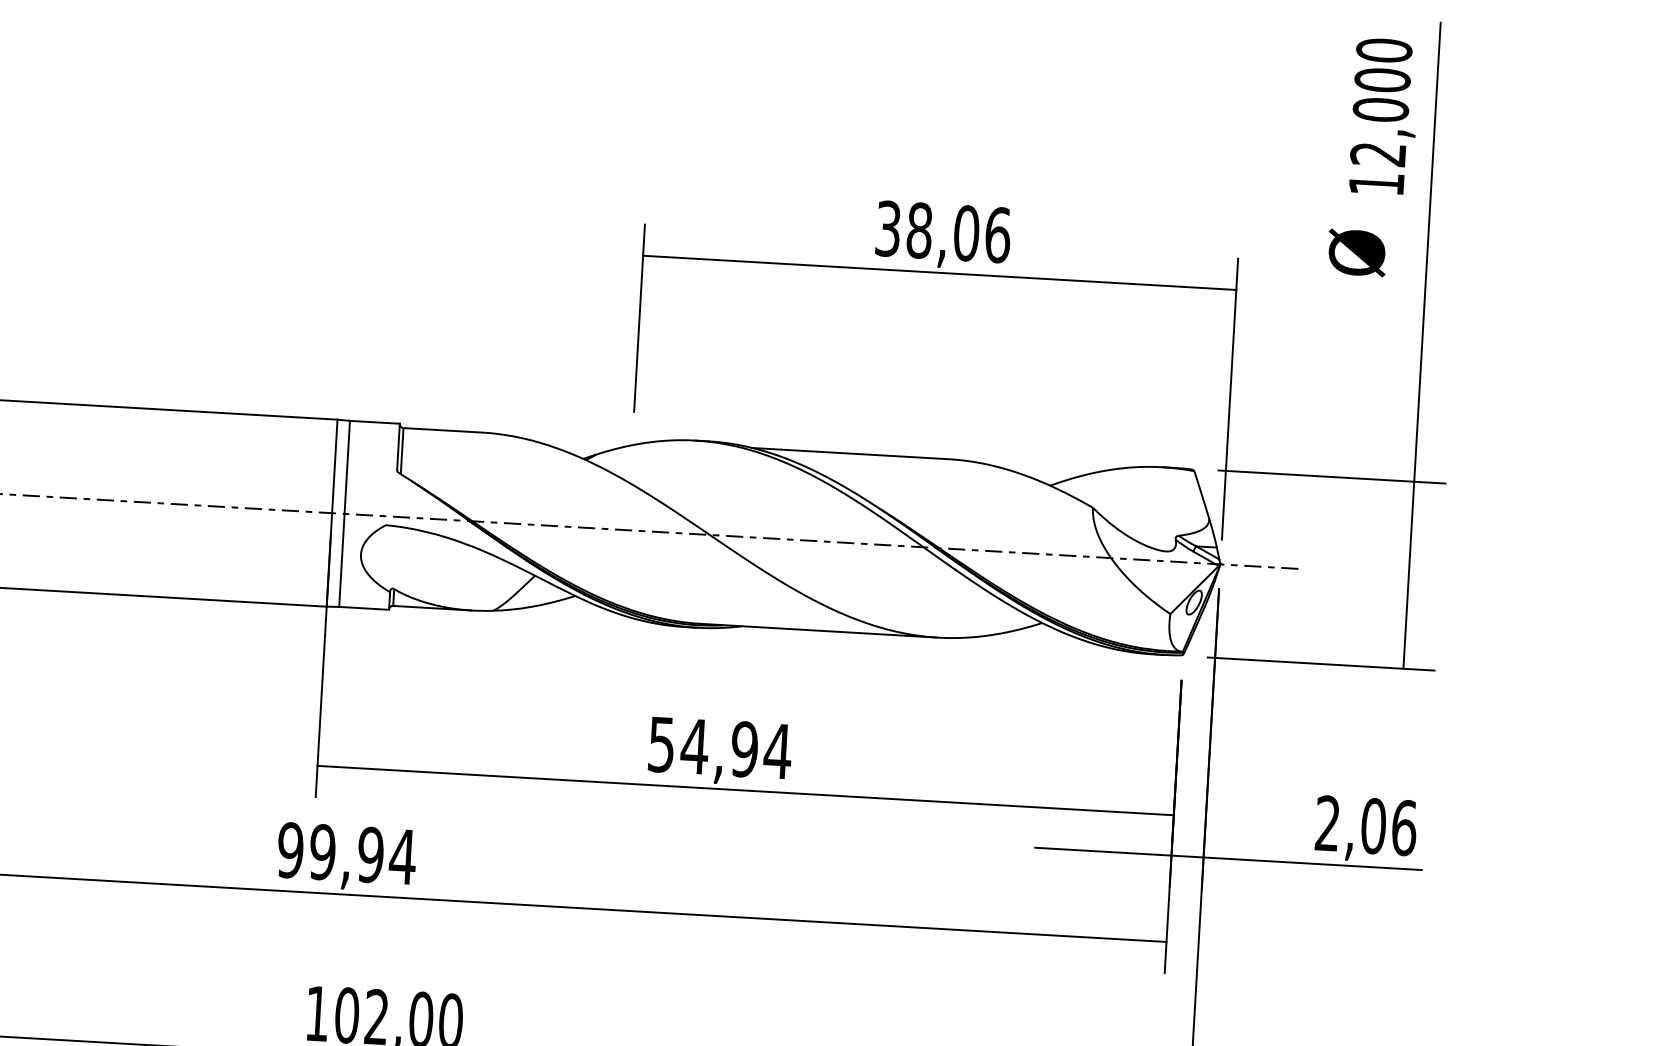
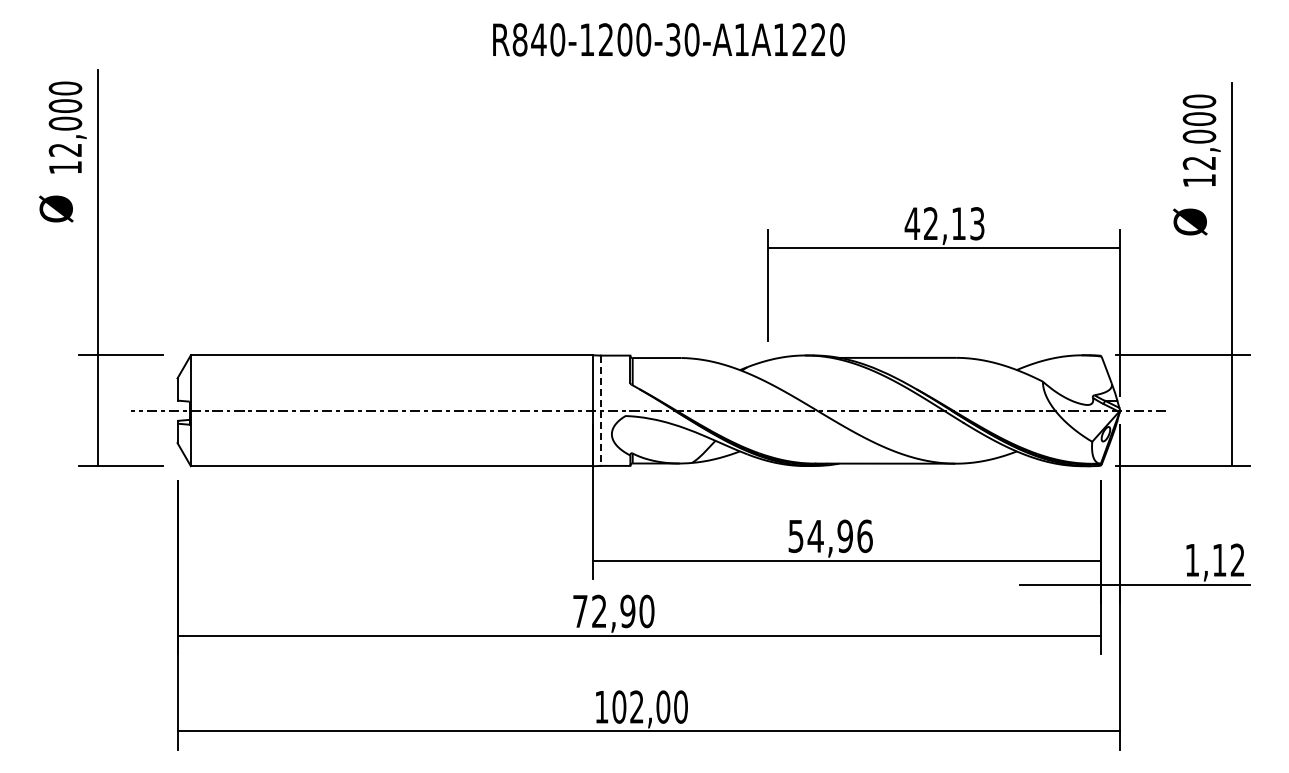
text: (942, 231) -> (944, 223), 38,06 -> 42,13
line: (343, 515) -> (600, 411), solid -> dashed
text: (777, 751) -> (864, 536), 54,94 -> 54,96
text: (1366, 824) -> (1215, 559), 2,06 -> 1,12
text: (346, 853) -> (613, 611), 99,94 -> 72,90

